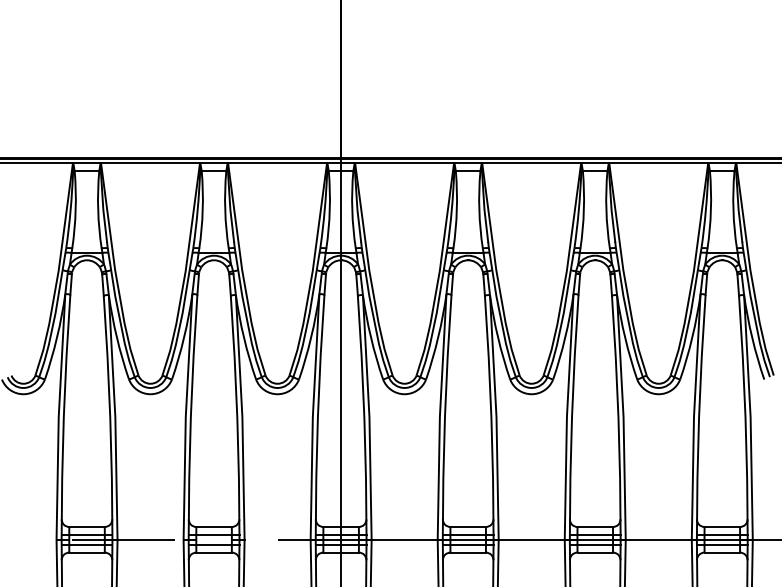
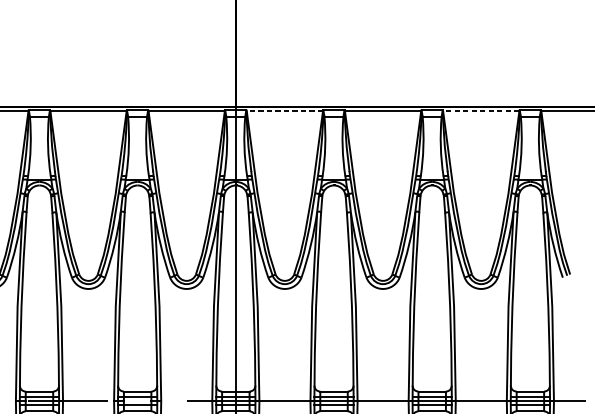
line: (404, 163) -> (284, 110), solid -> dashed
line: (658, 163) -> (481, 110), solid -> dashed

